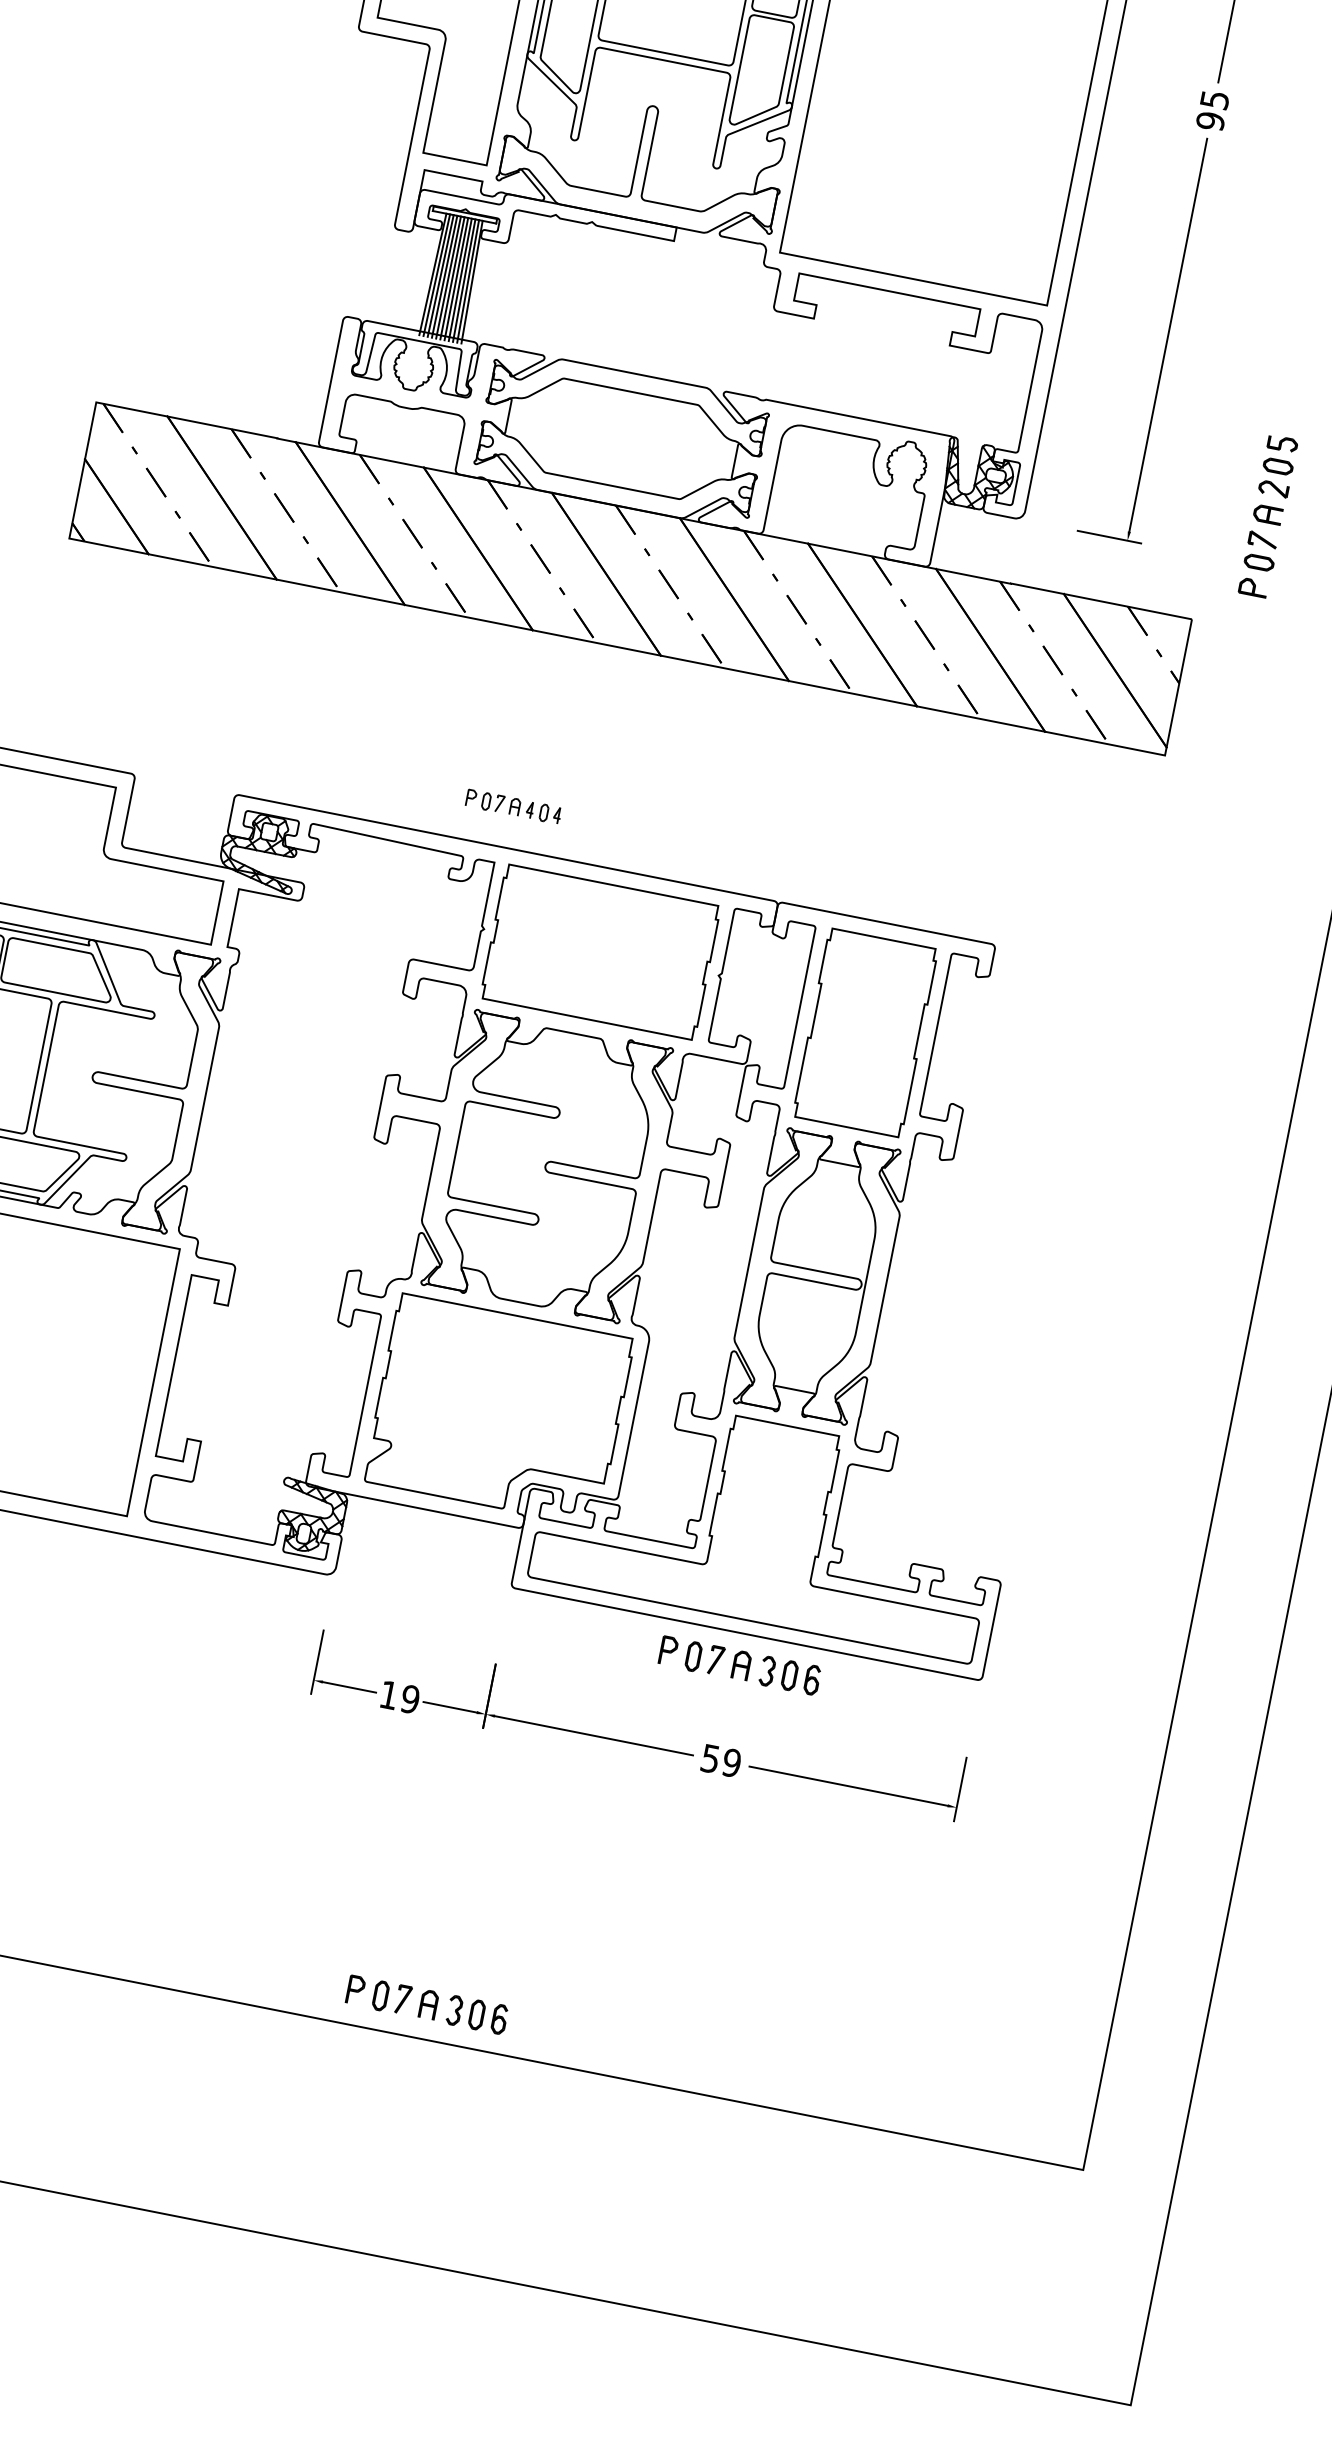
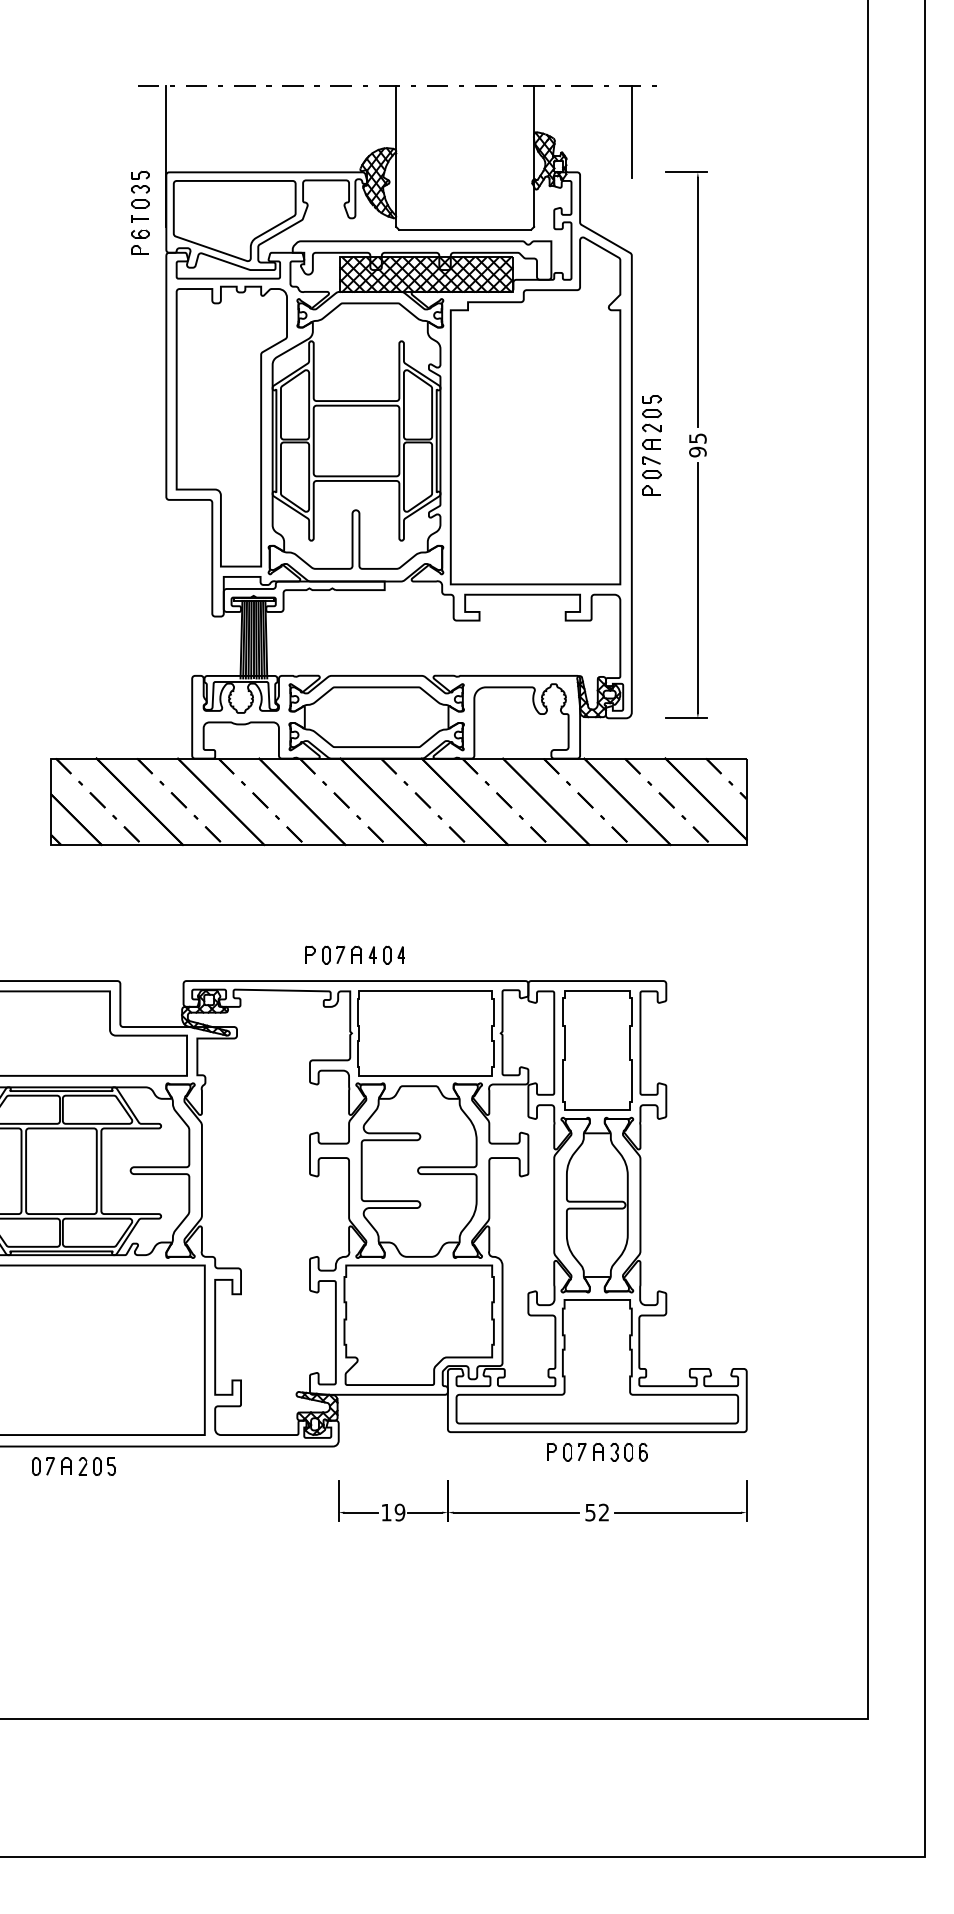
part: (1267, 516) -> (651, 445), moved
part: (512, 805) -> (354, 954), size x1.67
text: (731, 1762) -> (603, 1512), 59 -> 52
part: (426, 2003) -> (446, 1696), removed

